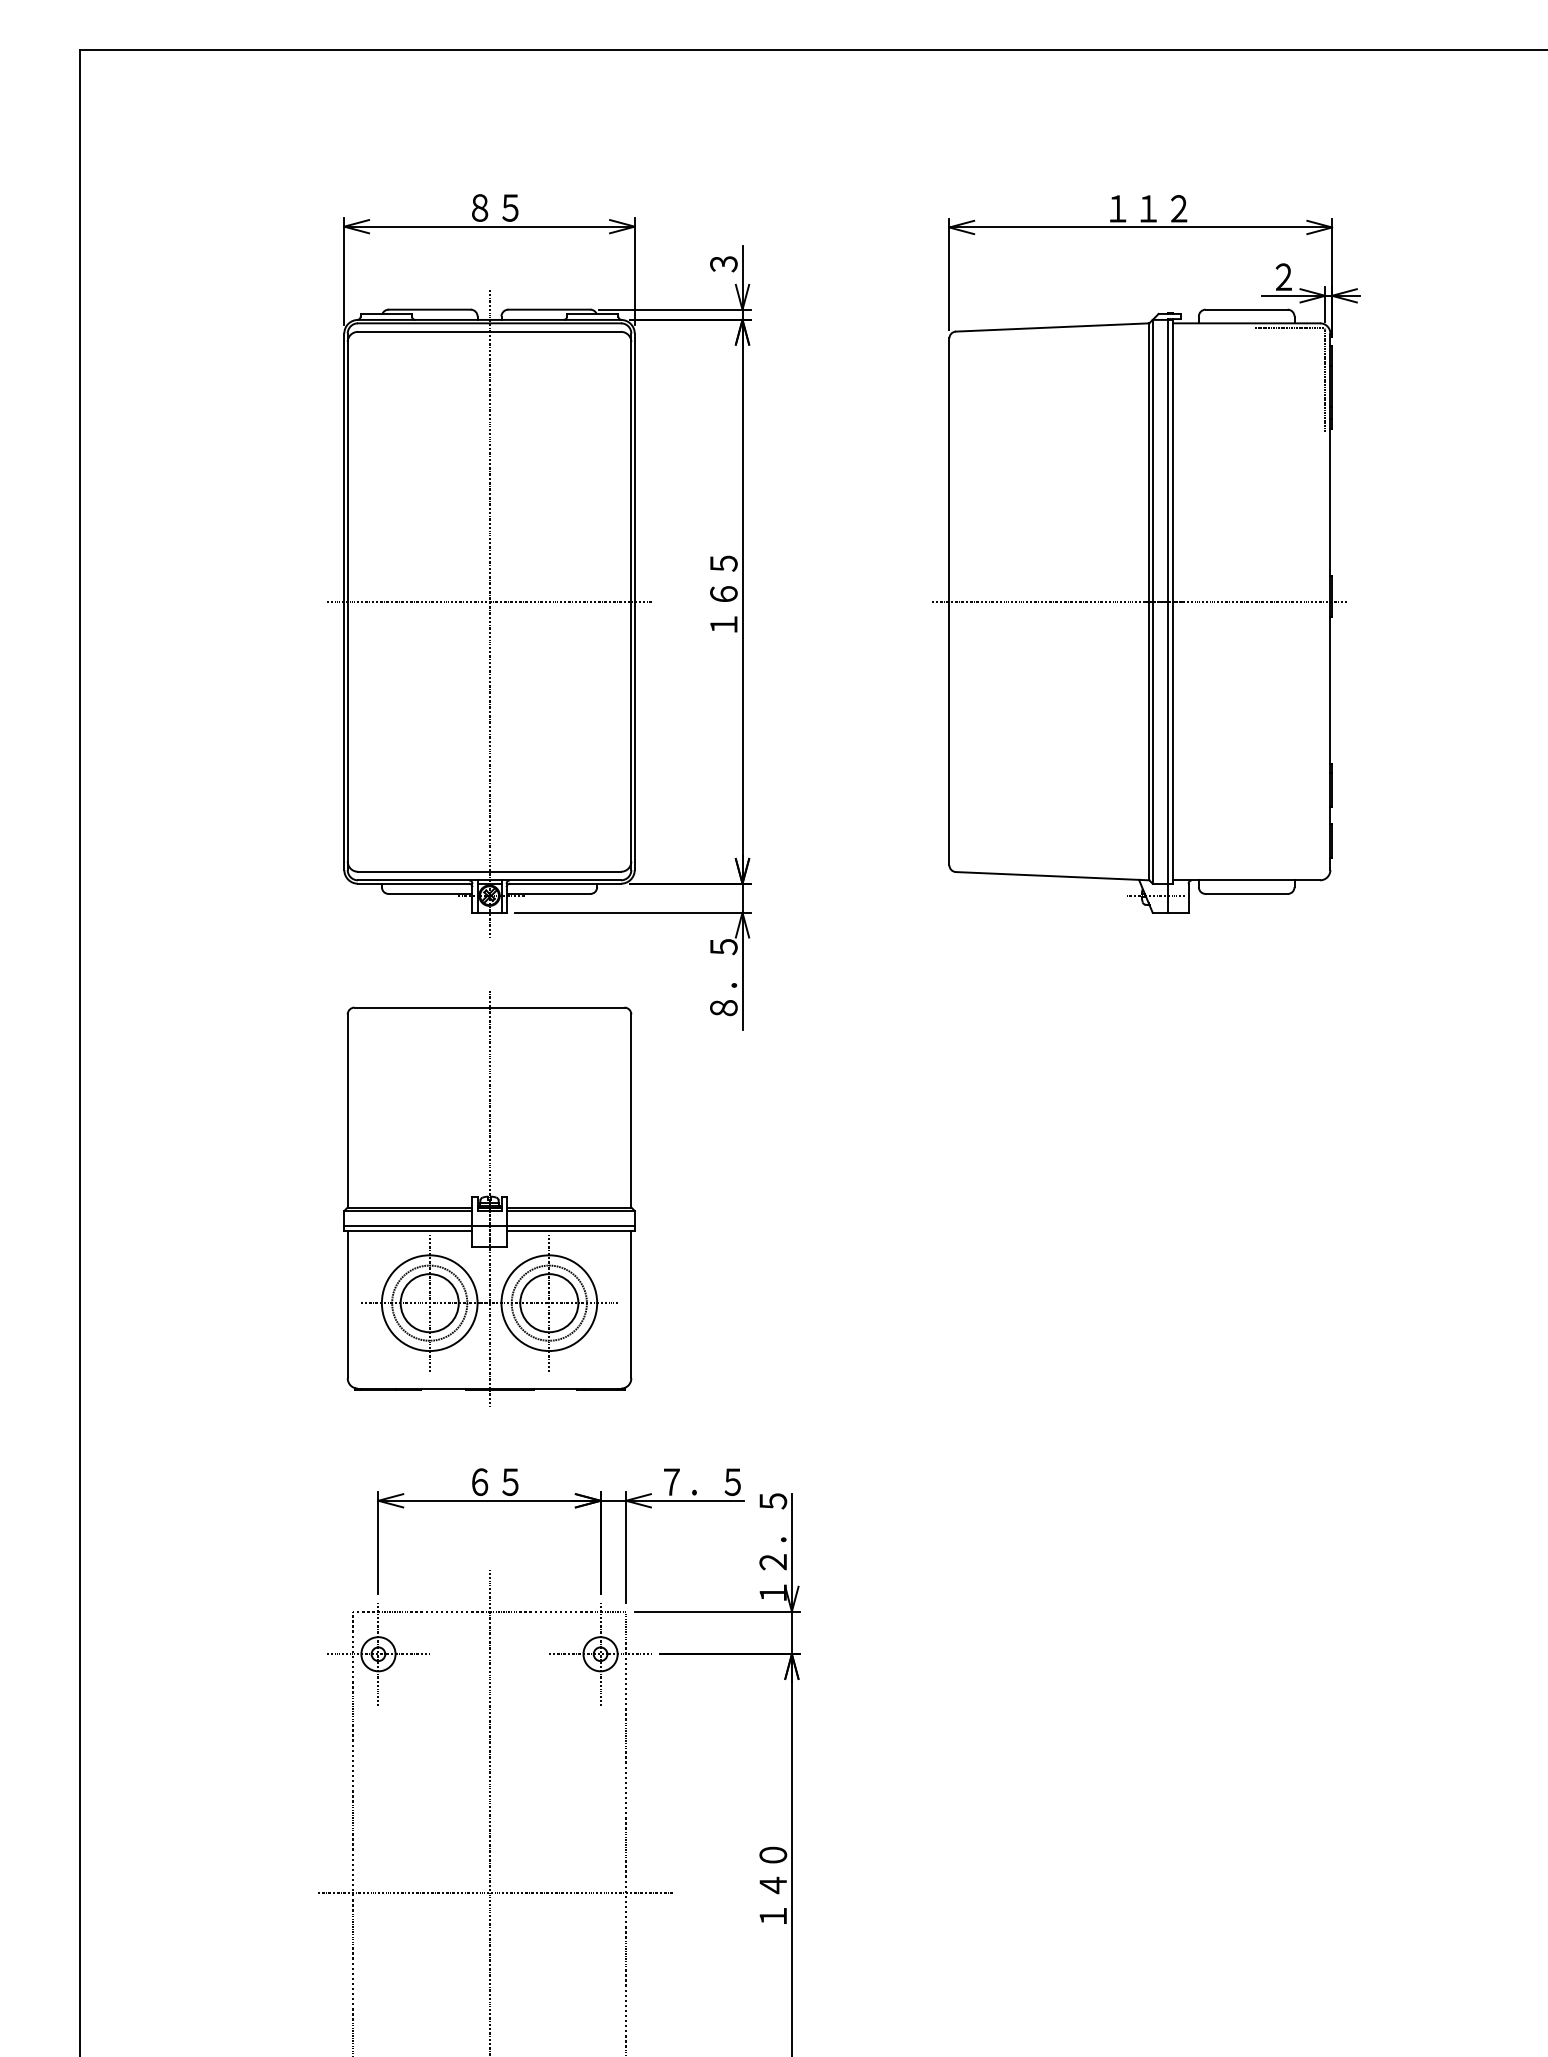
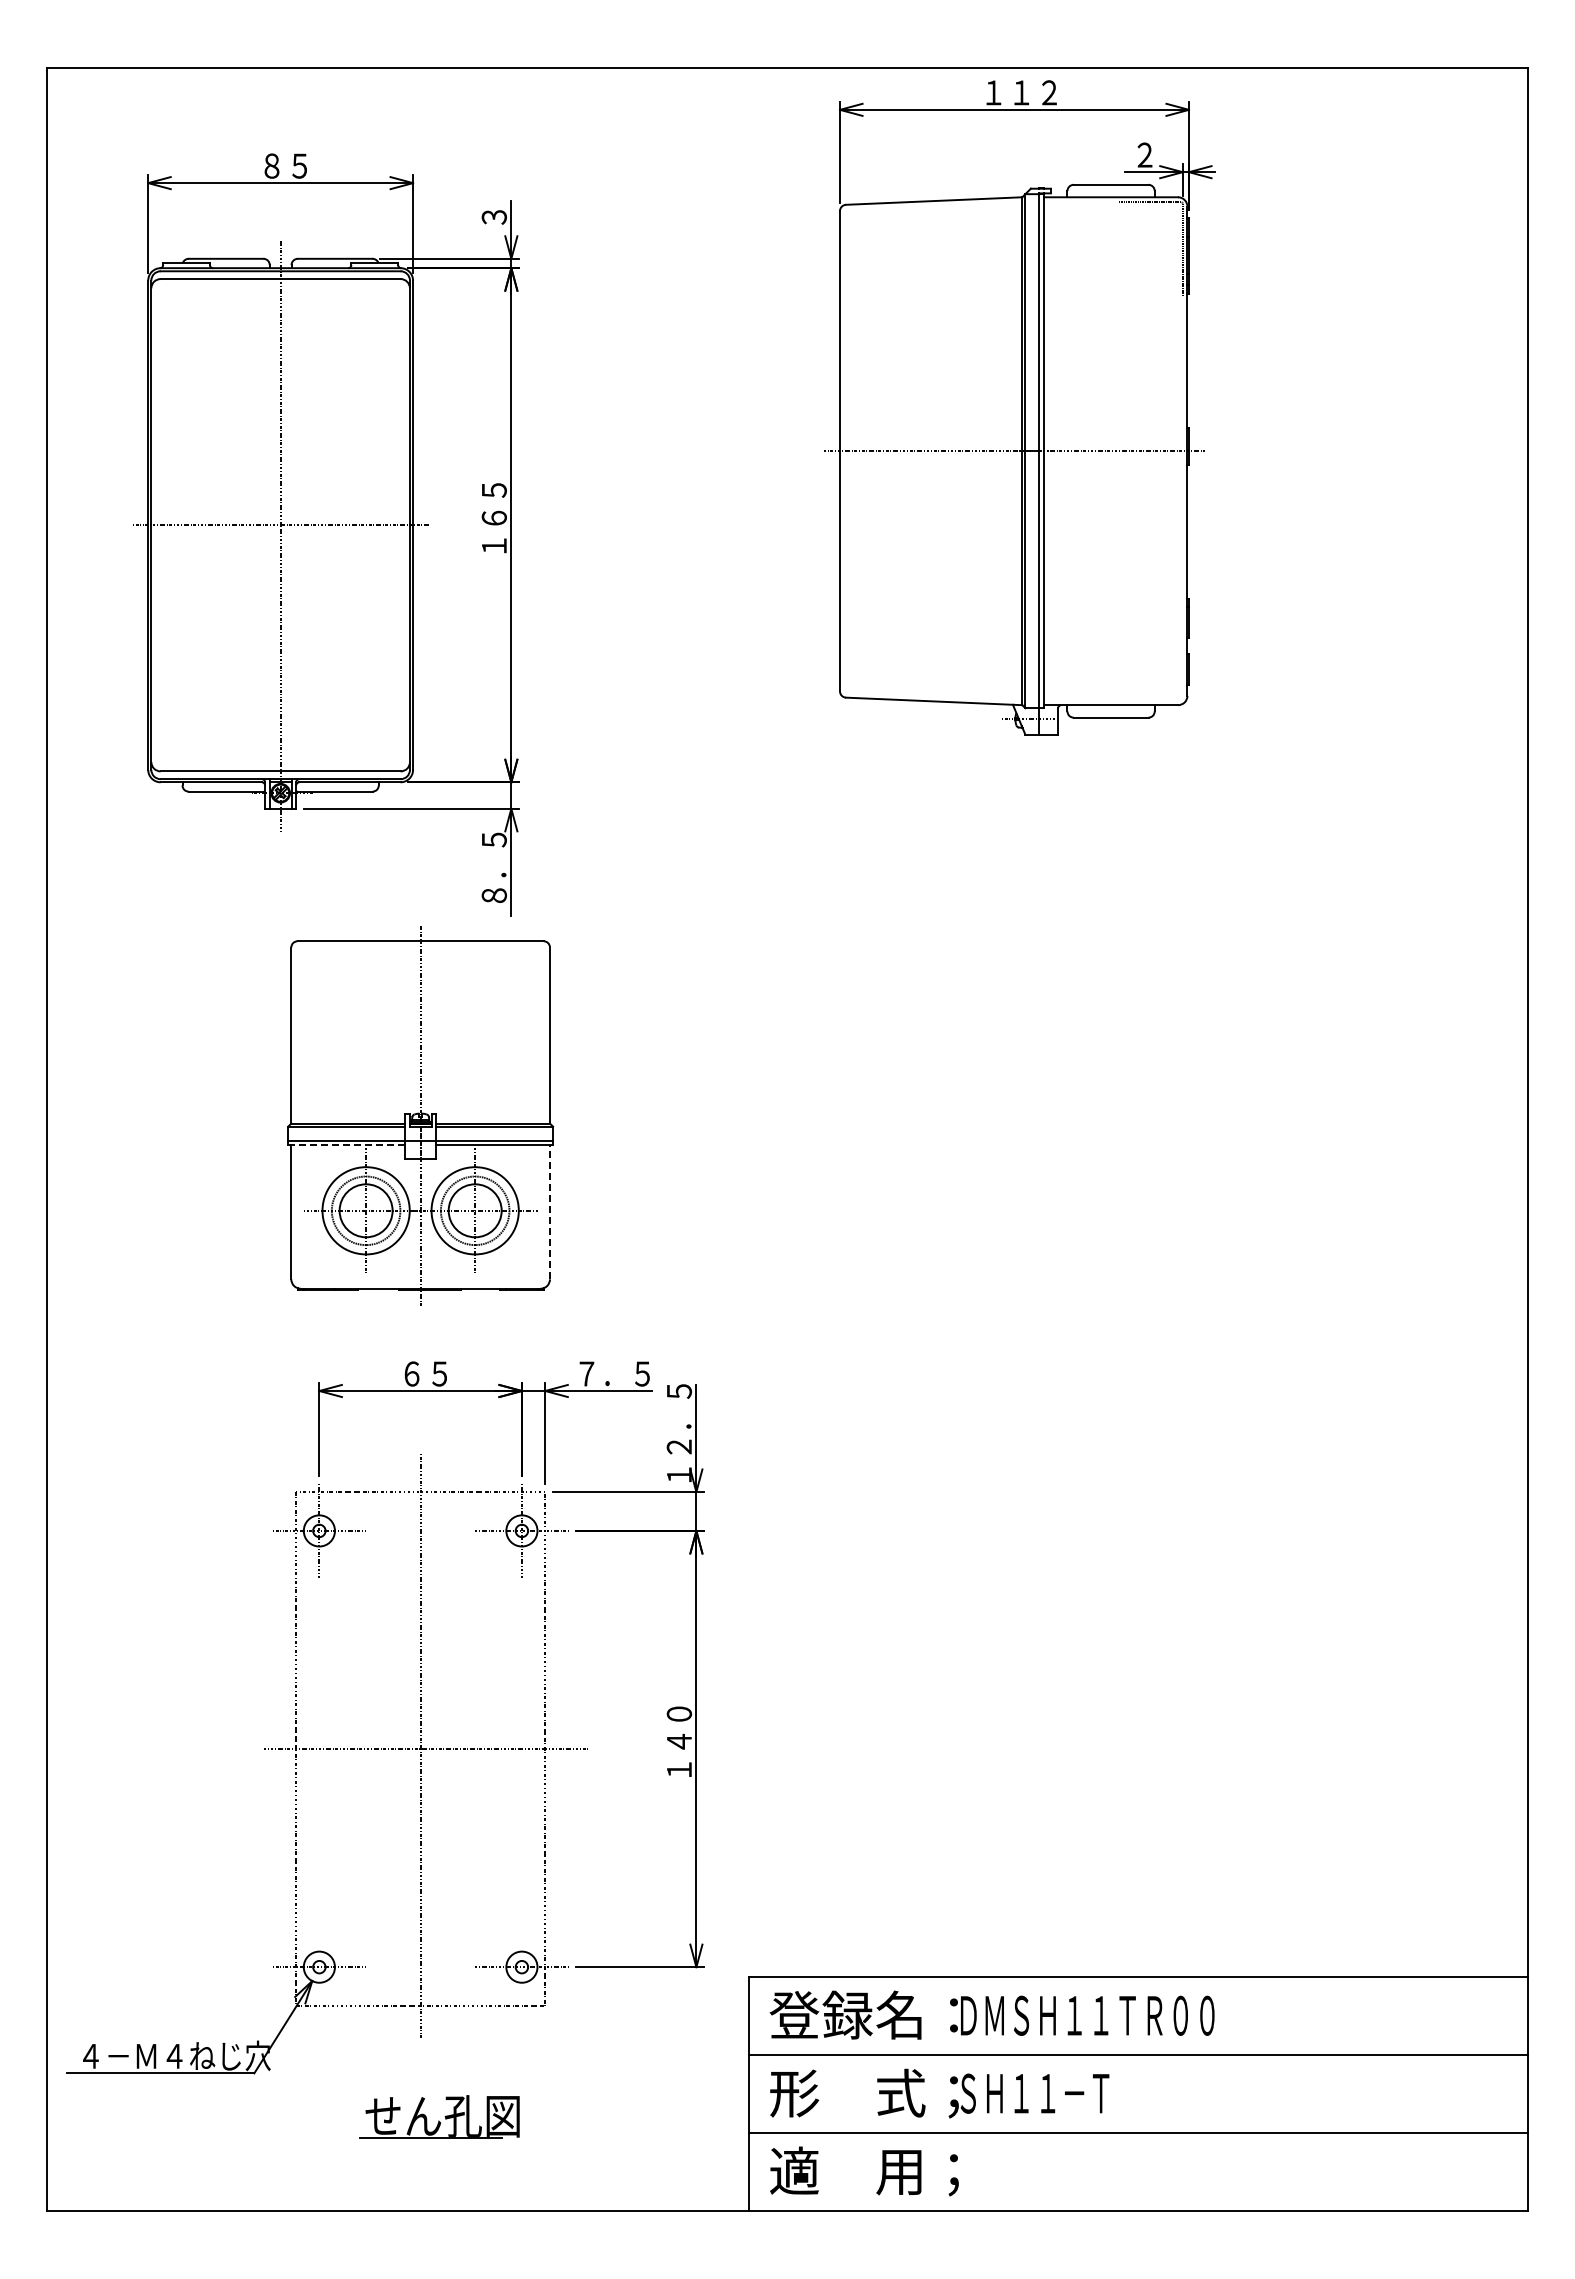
part: (1146, 553) -> (1019, 407), moved
part: (539, 611) -> (326, 534), moved
line: (408, 1231) -> (346, 1145), solid -> dashed
line: (630, 1305) -> (549, 1212), solid -> dashed

